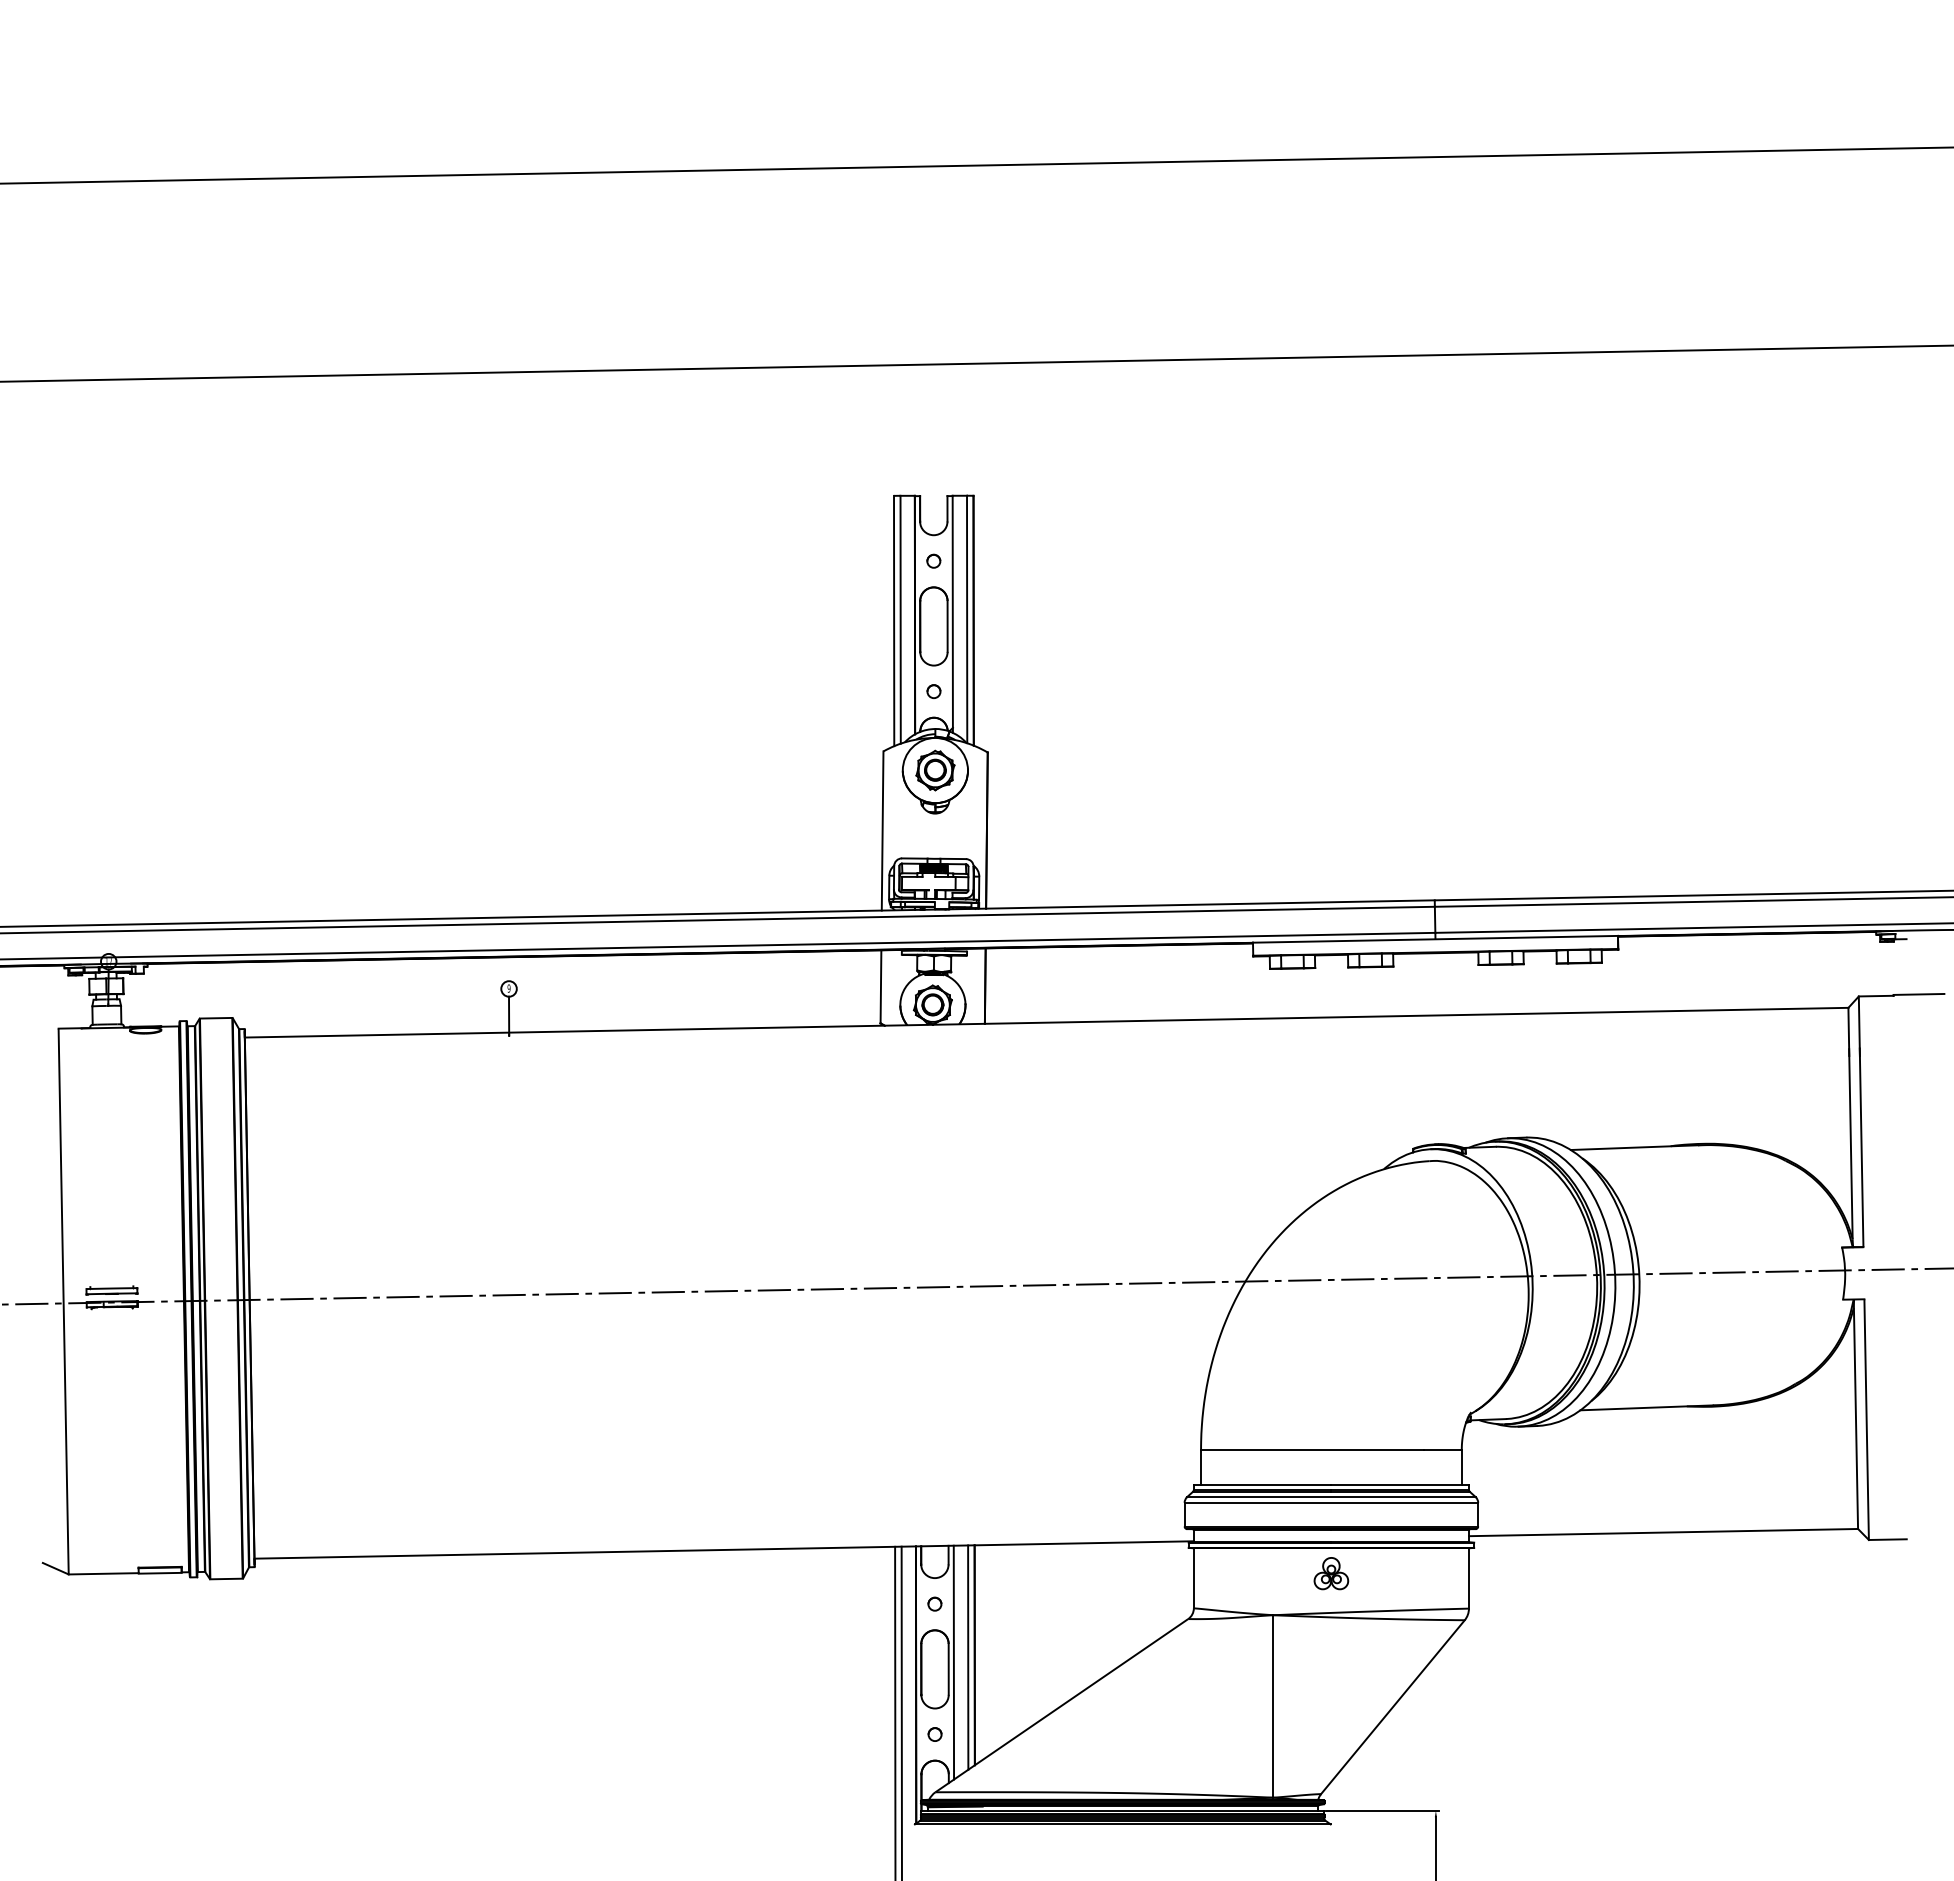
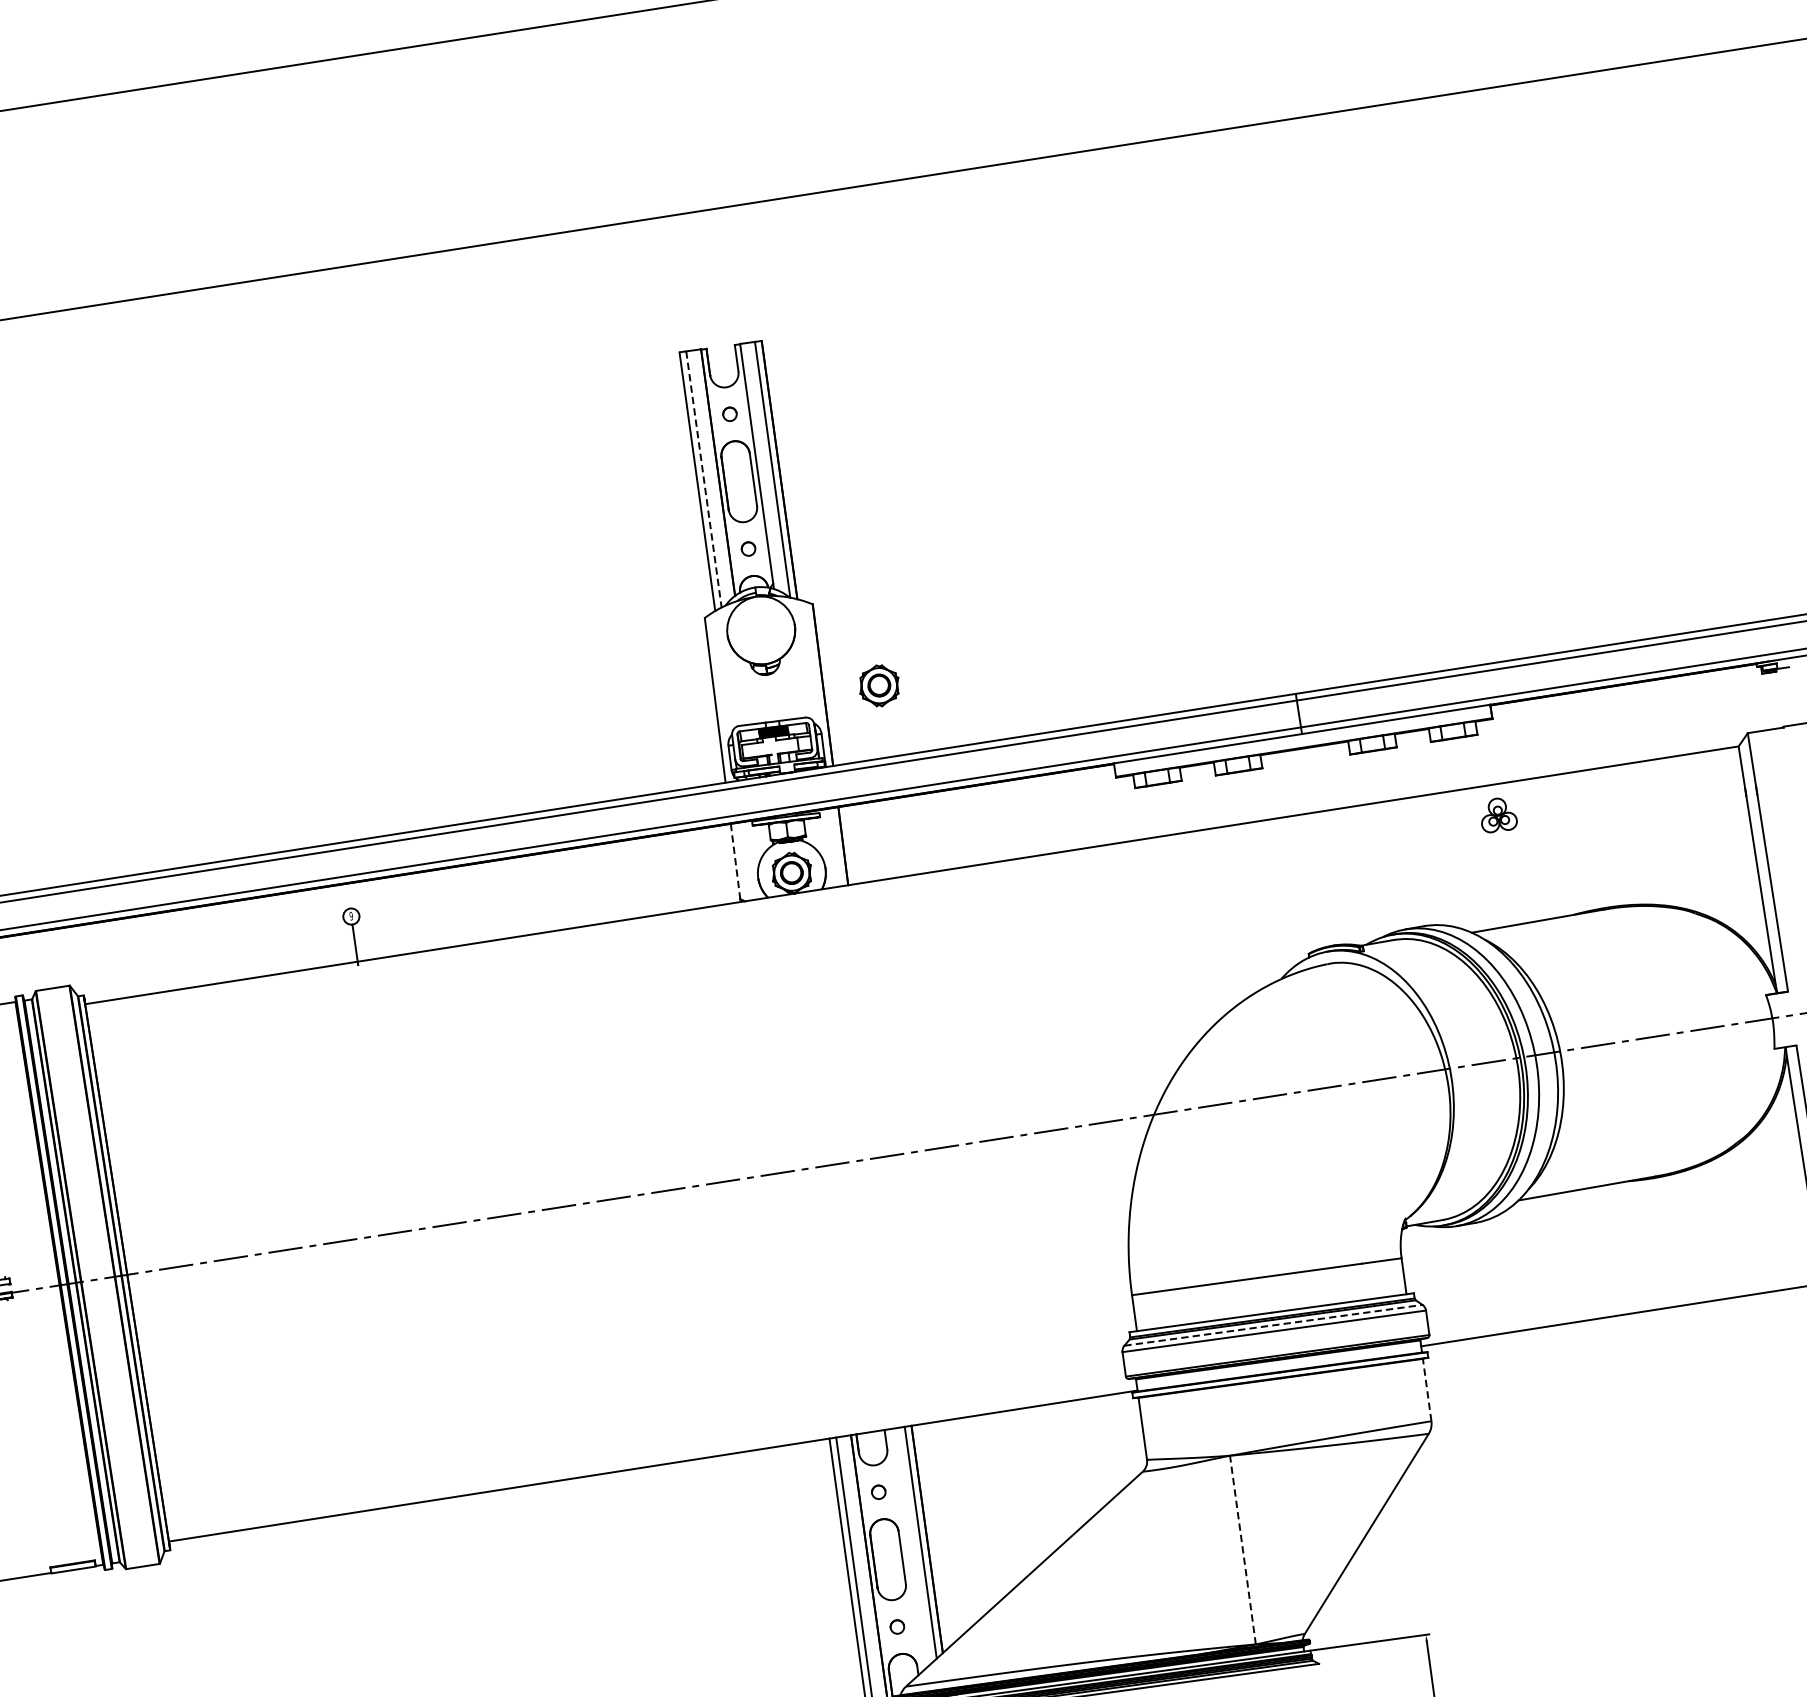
line: (900, 619) -> (703, 479), solid -> dashed
part: (935, 770) -> (879, 685), moved
line: (880, 986) -> (735, 861), solid -> dashed
line: (1331, 1497) -> (1273, 1325), solid -> dashed
part: (1331, 1573) -> (1498, 814), moved
line: (1468, 1577) -> (1426, 1389), solid -> dashed
line: (953, 1662) -> (906, 1549), removed
line: (1273, 1705) -> (1243, 1549), solid -> dashed

